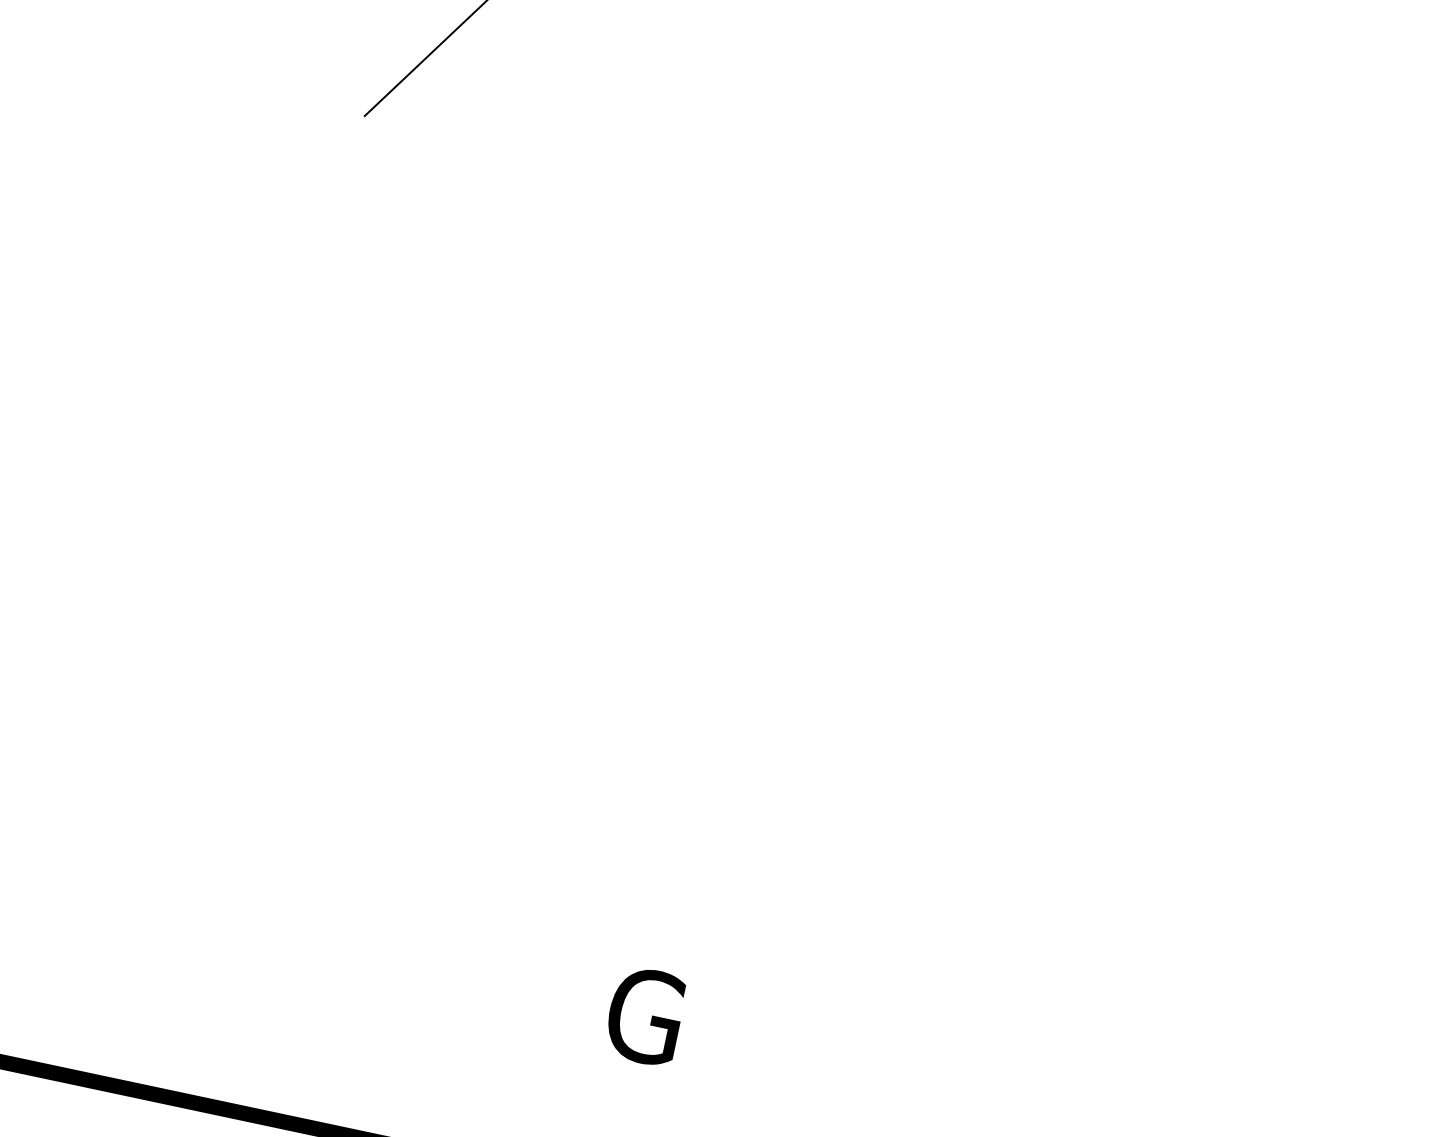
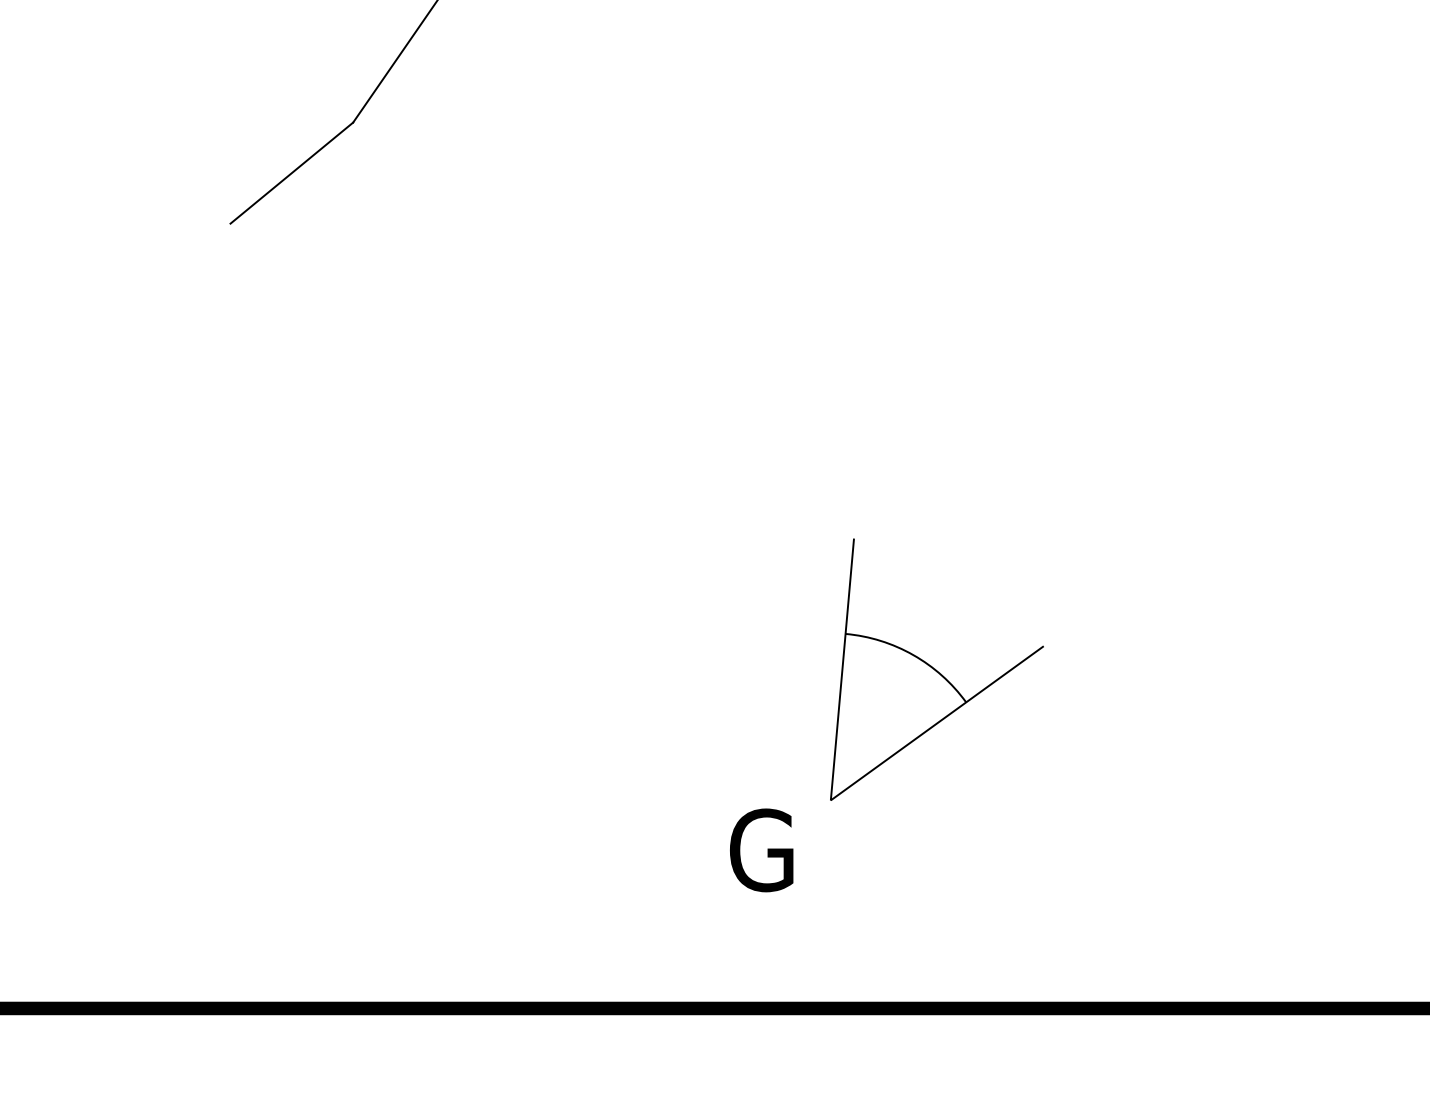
line: (284, 156) -> (291, 172), added
part: (880, 857) -> (936, 669), added

